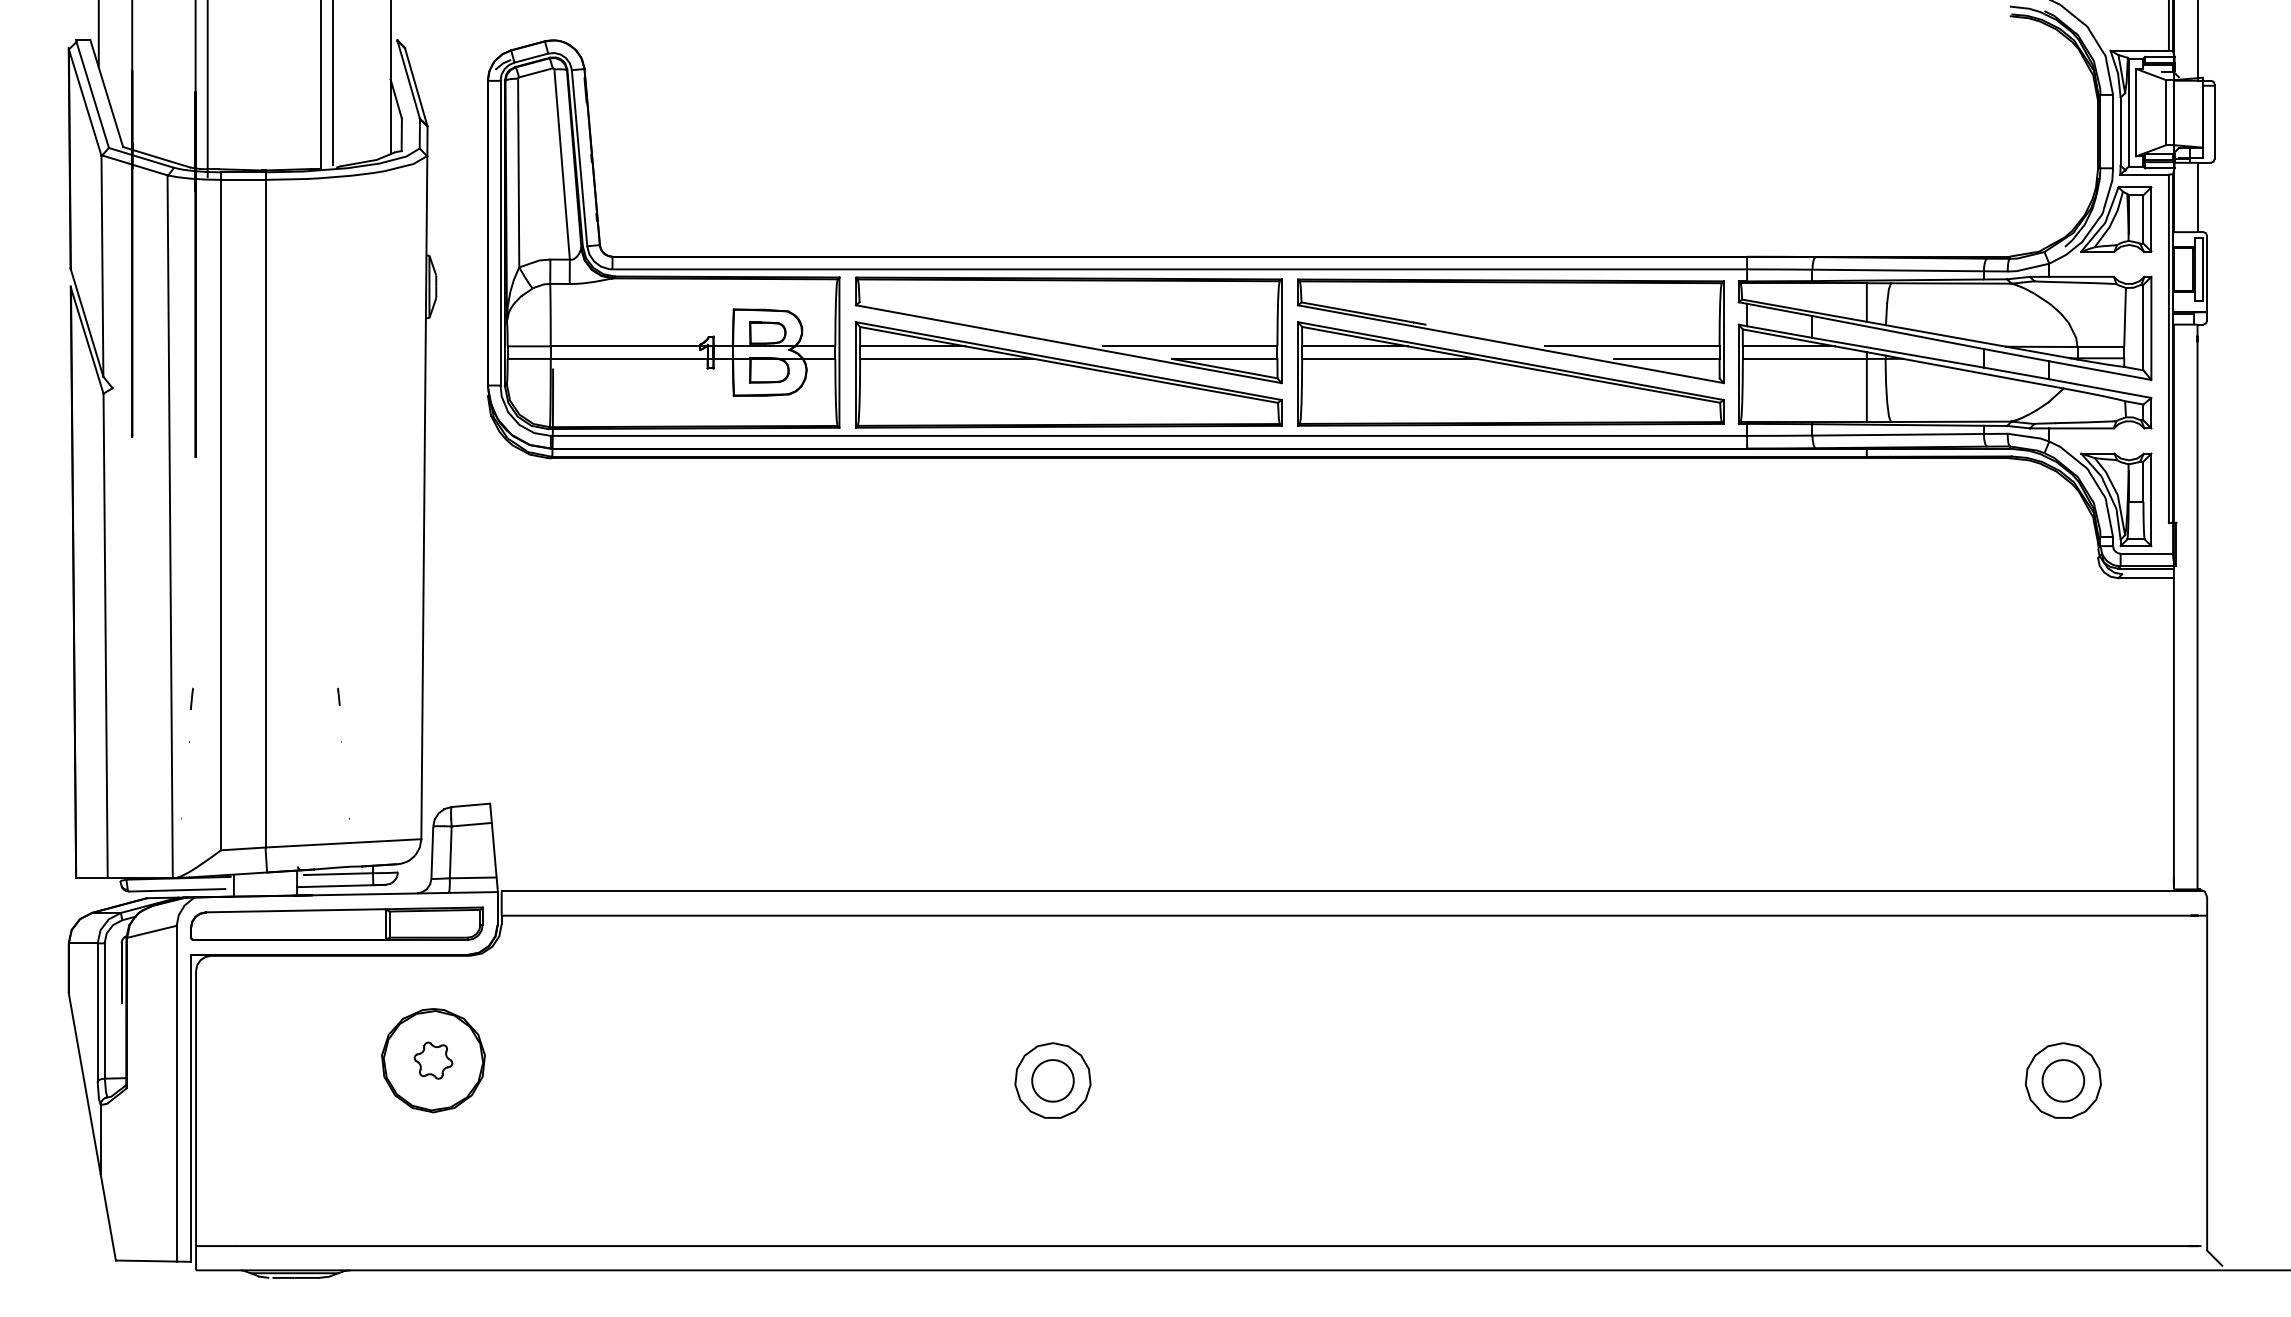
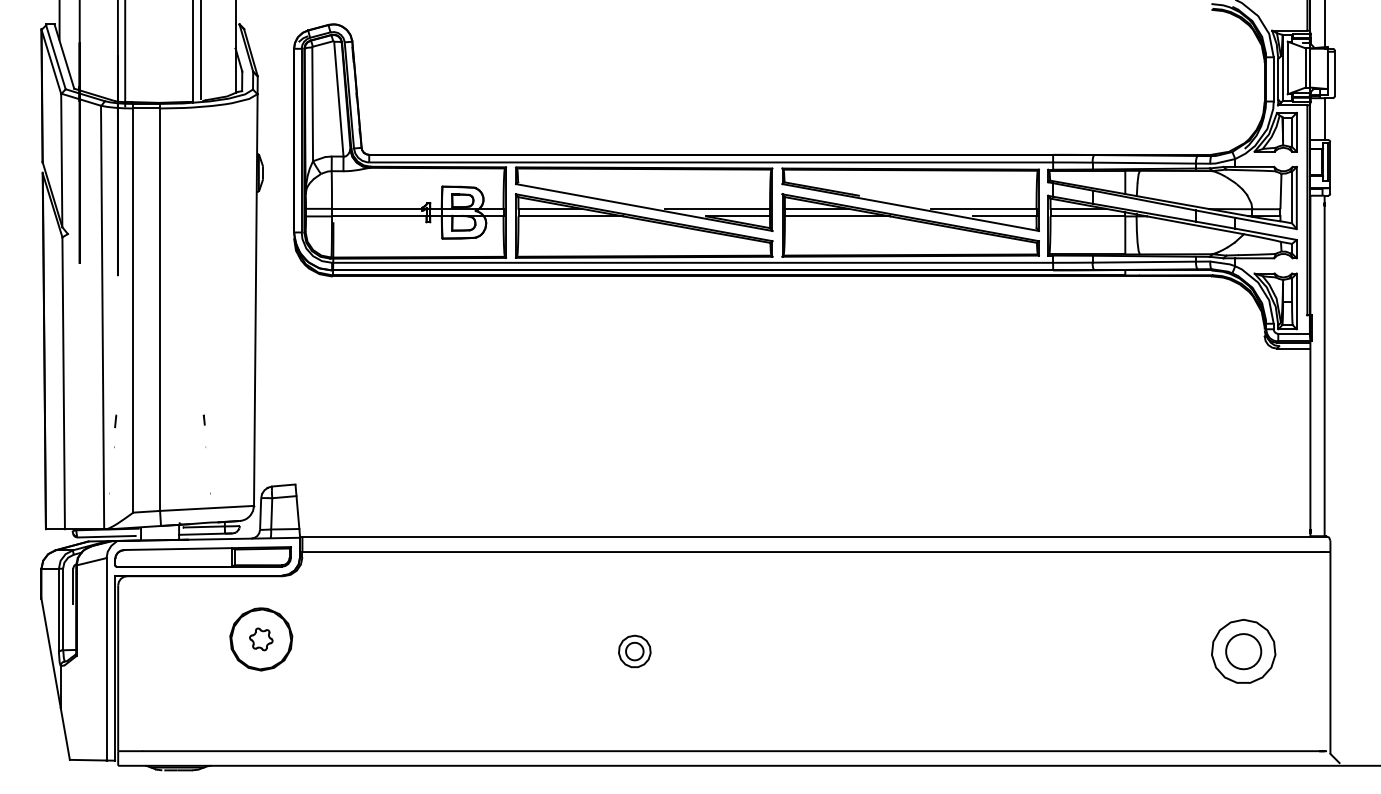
part: (1052, 1080) -> (634, 651), size x0.7
part: (2062, 1080) -> (1243, 651), size x1.4

